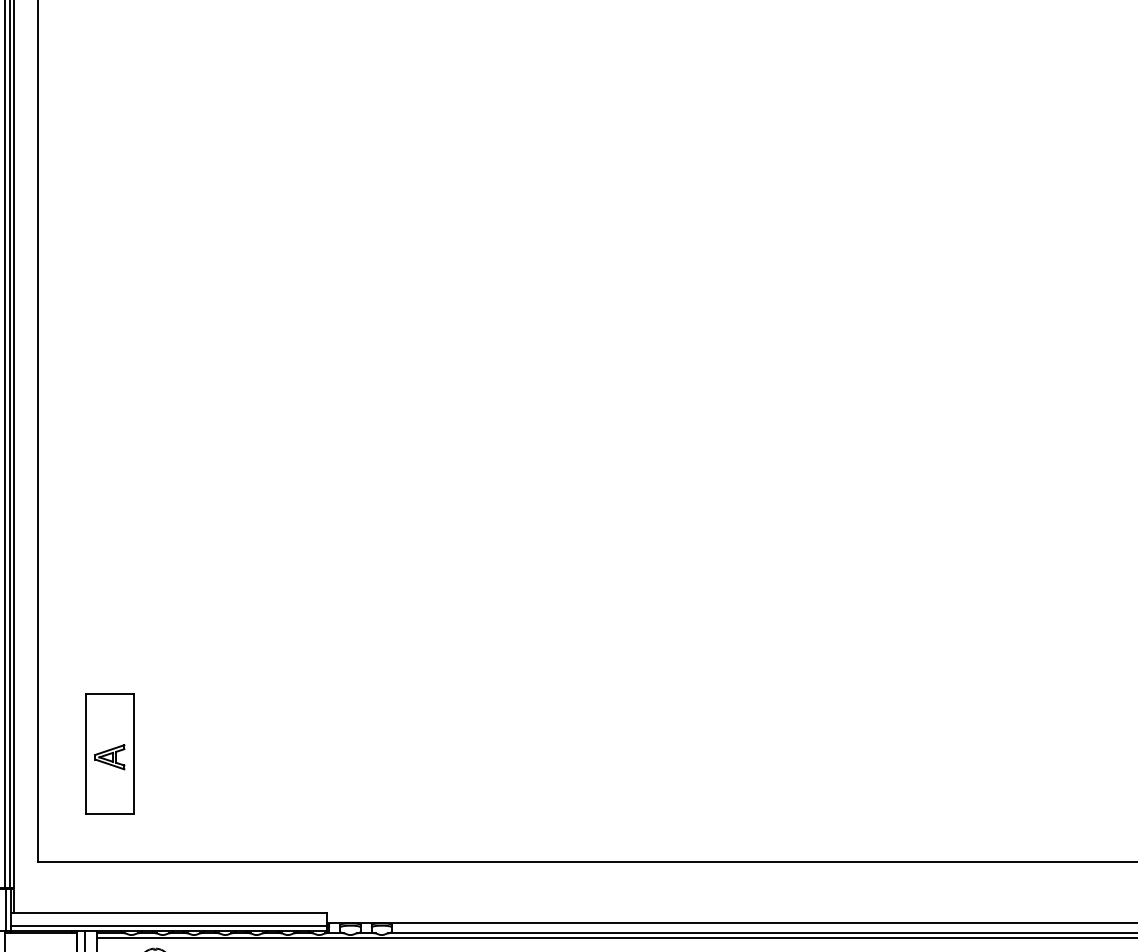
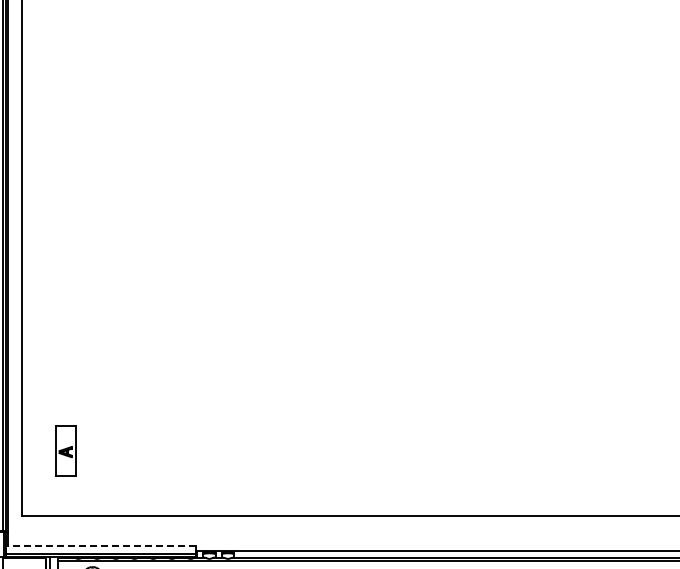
part: (109, 753) -> (65, 450), size x0.7
line: (168, 912) -> (100, 545), solid -> dashed

